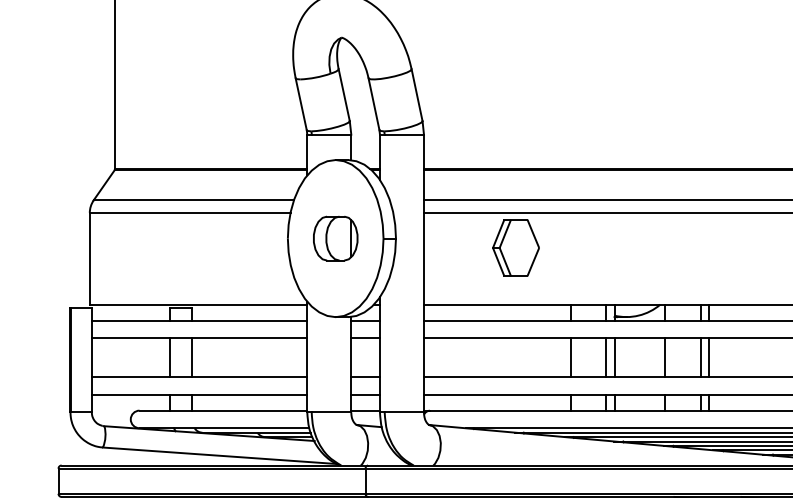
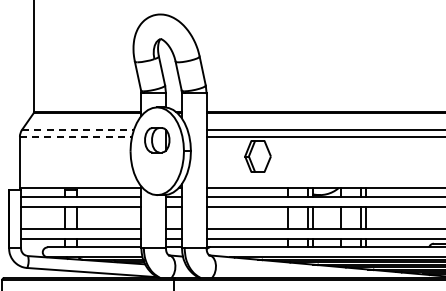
line: (192, 199) -> (77, 129), solid -> dashed
line: (191, 212) -> (76, 136), solid -> dashed
part: (336, 239) -> (157, 140), moved

